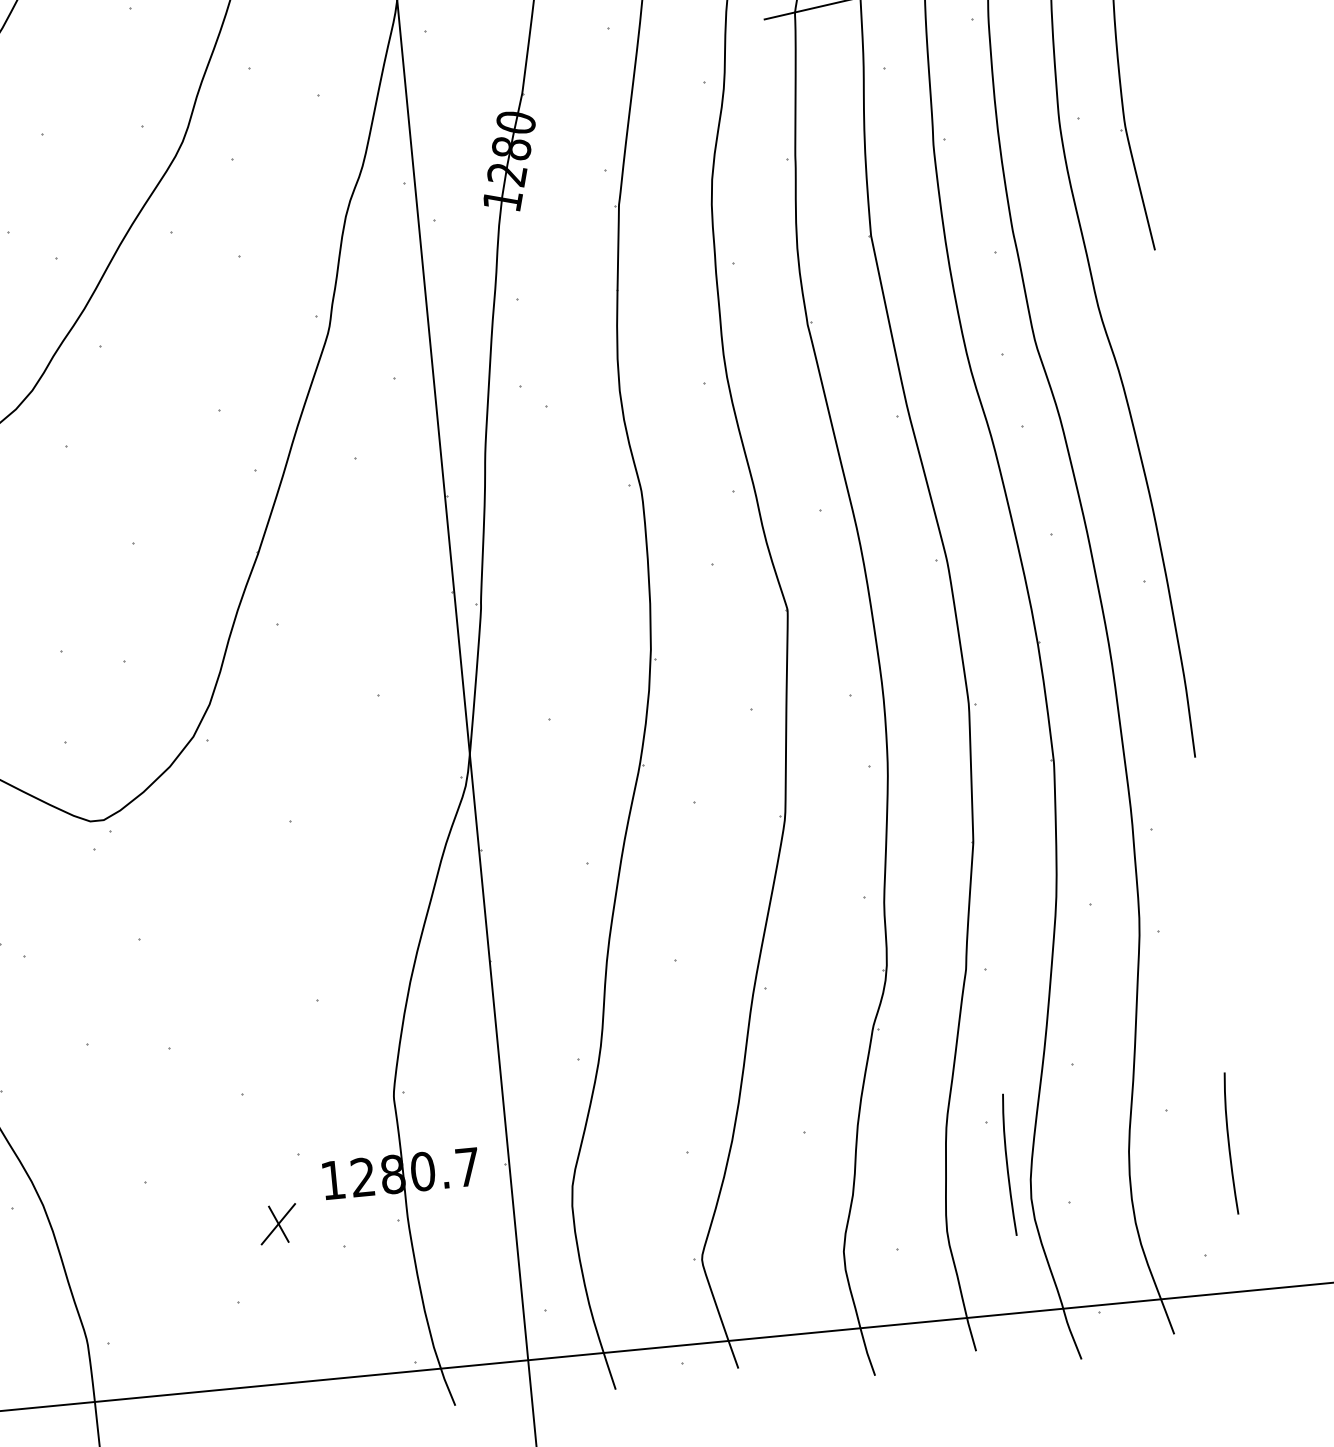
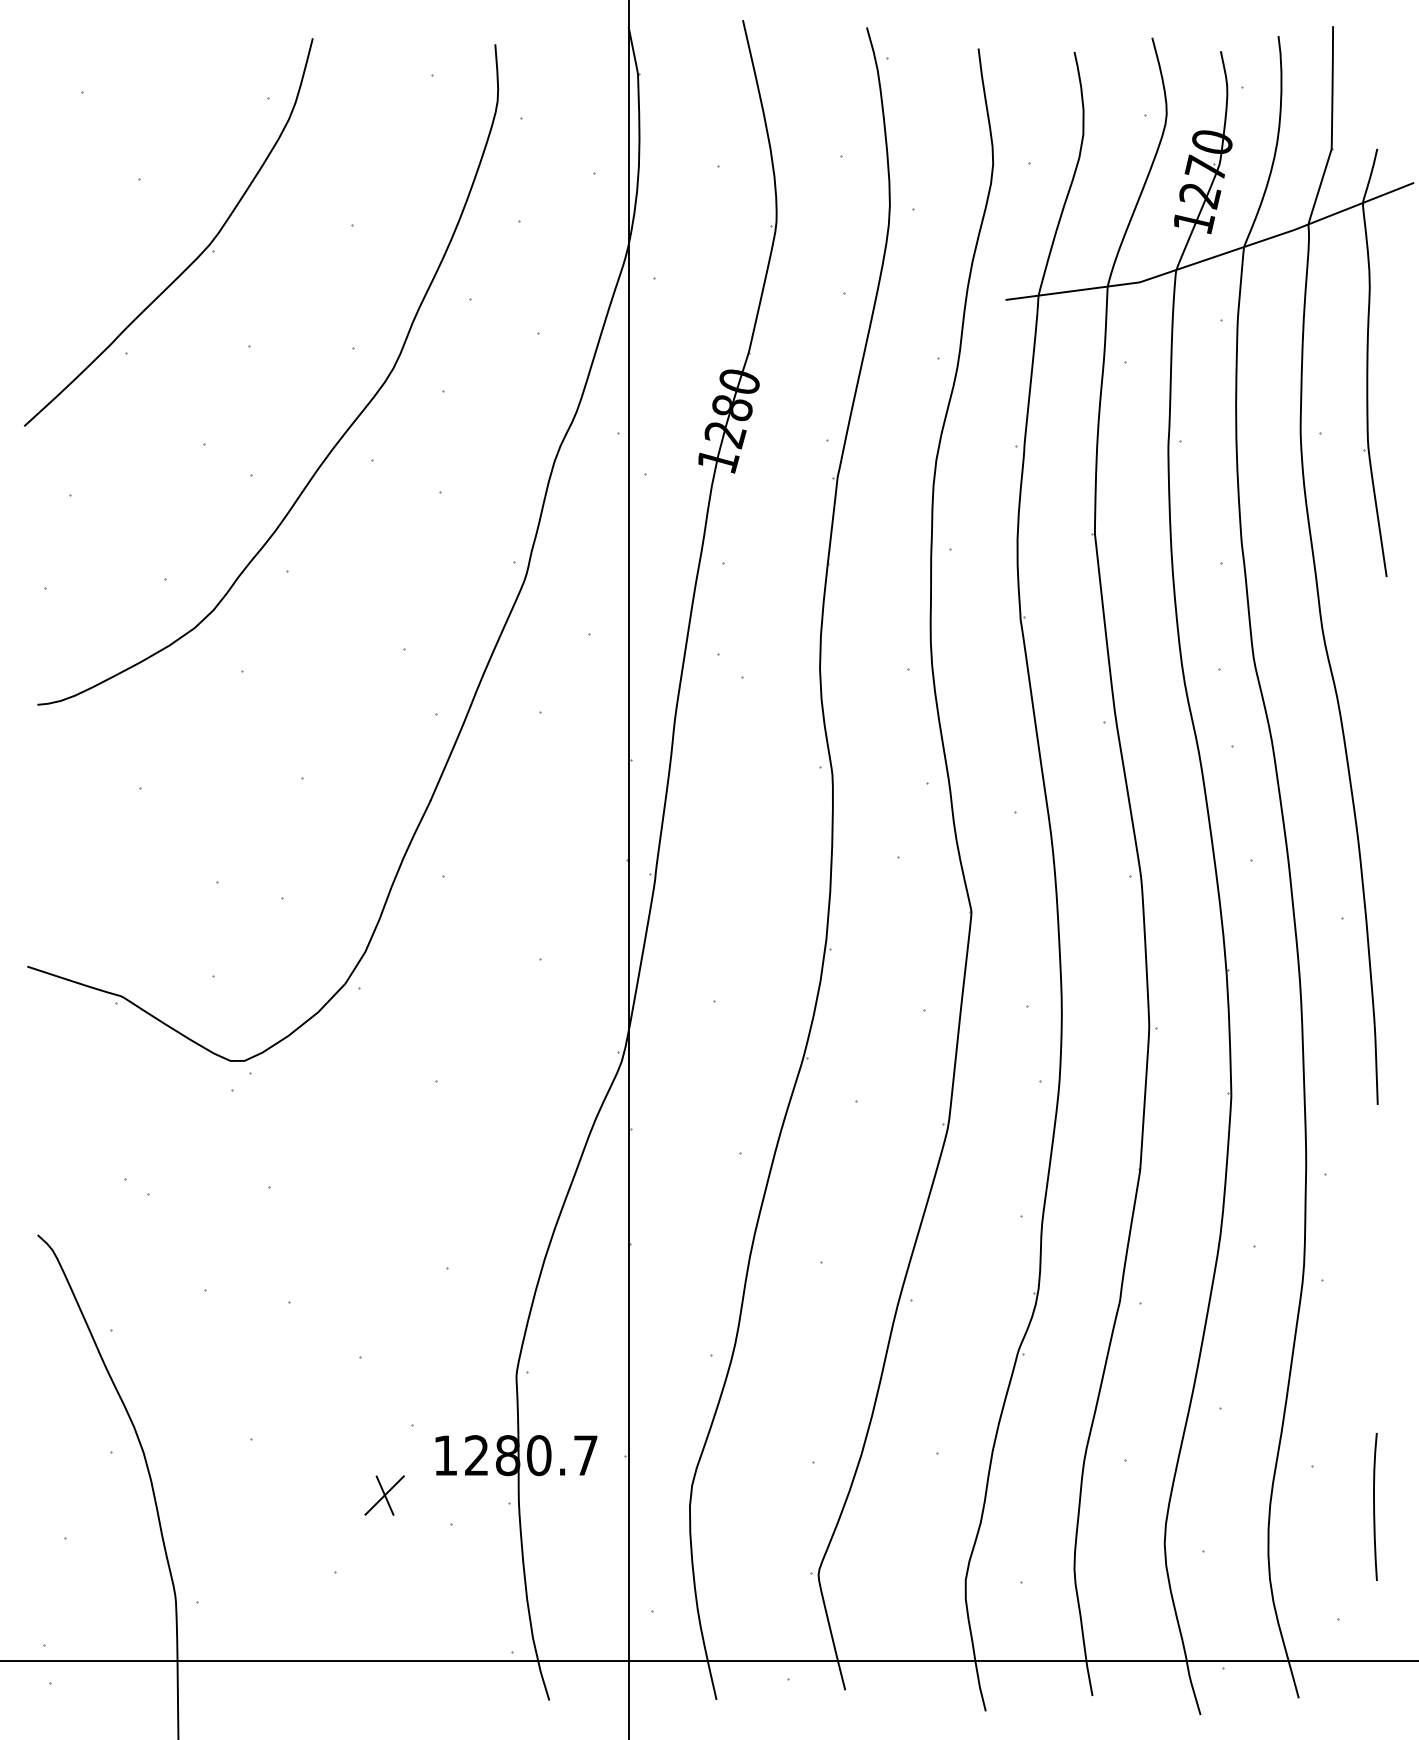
curve: (1007, 1164) -> (1143, 1506), removed

